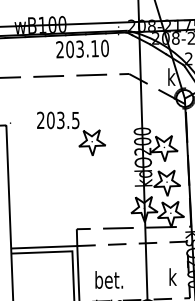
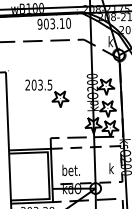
text: (59, 50) -> (39, 24), 203.10 -> 903.10
part: (71, 133) -> (47, 93), moved

